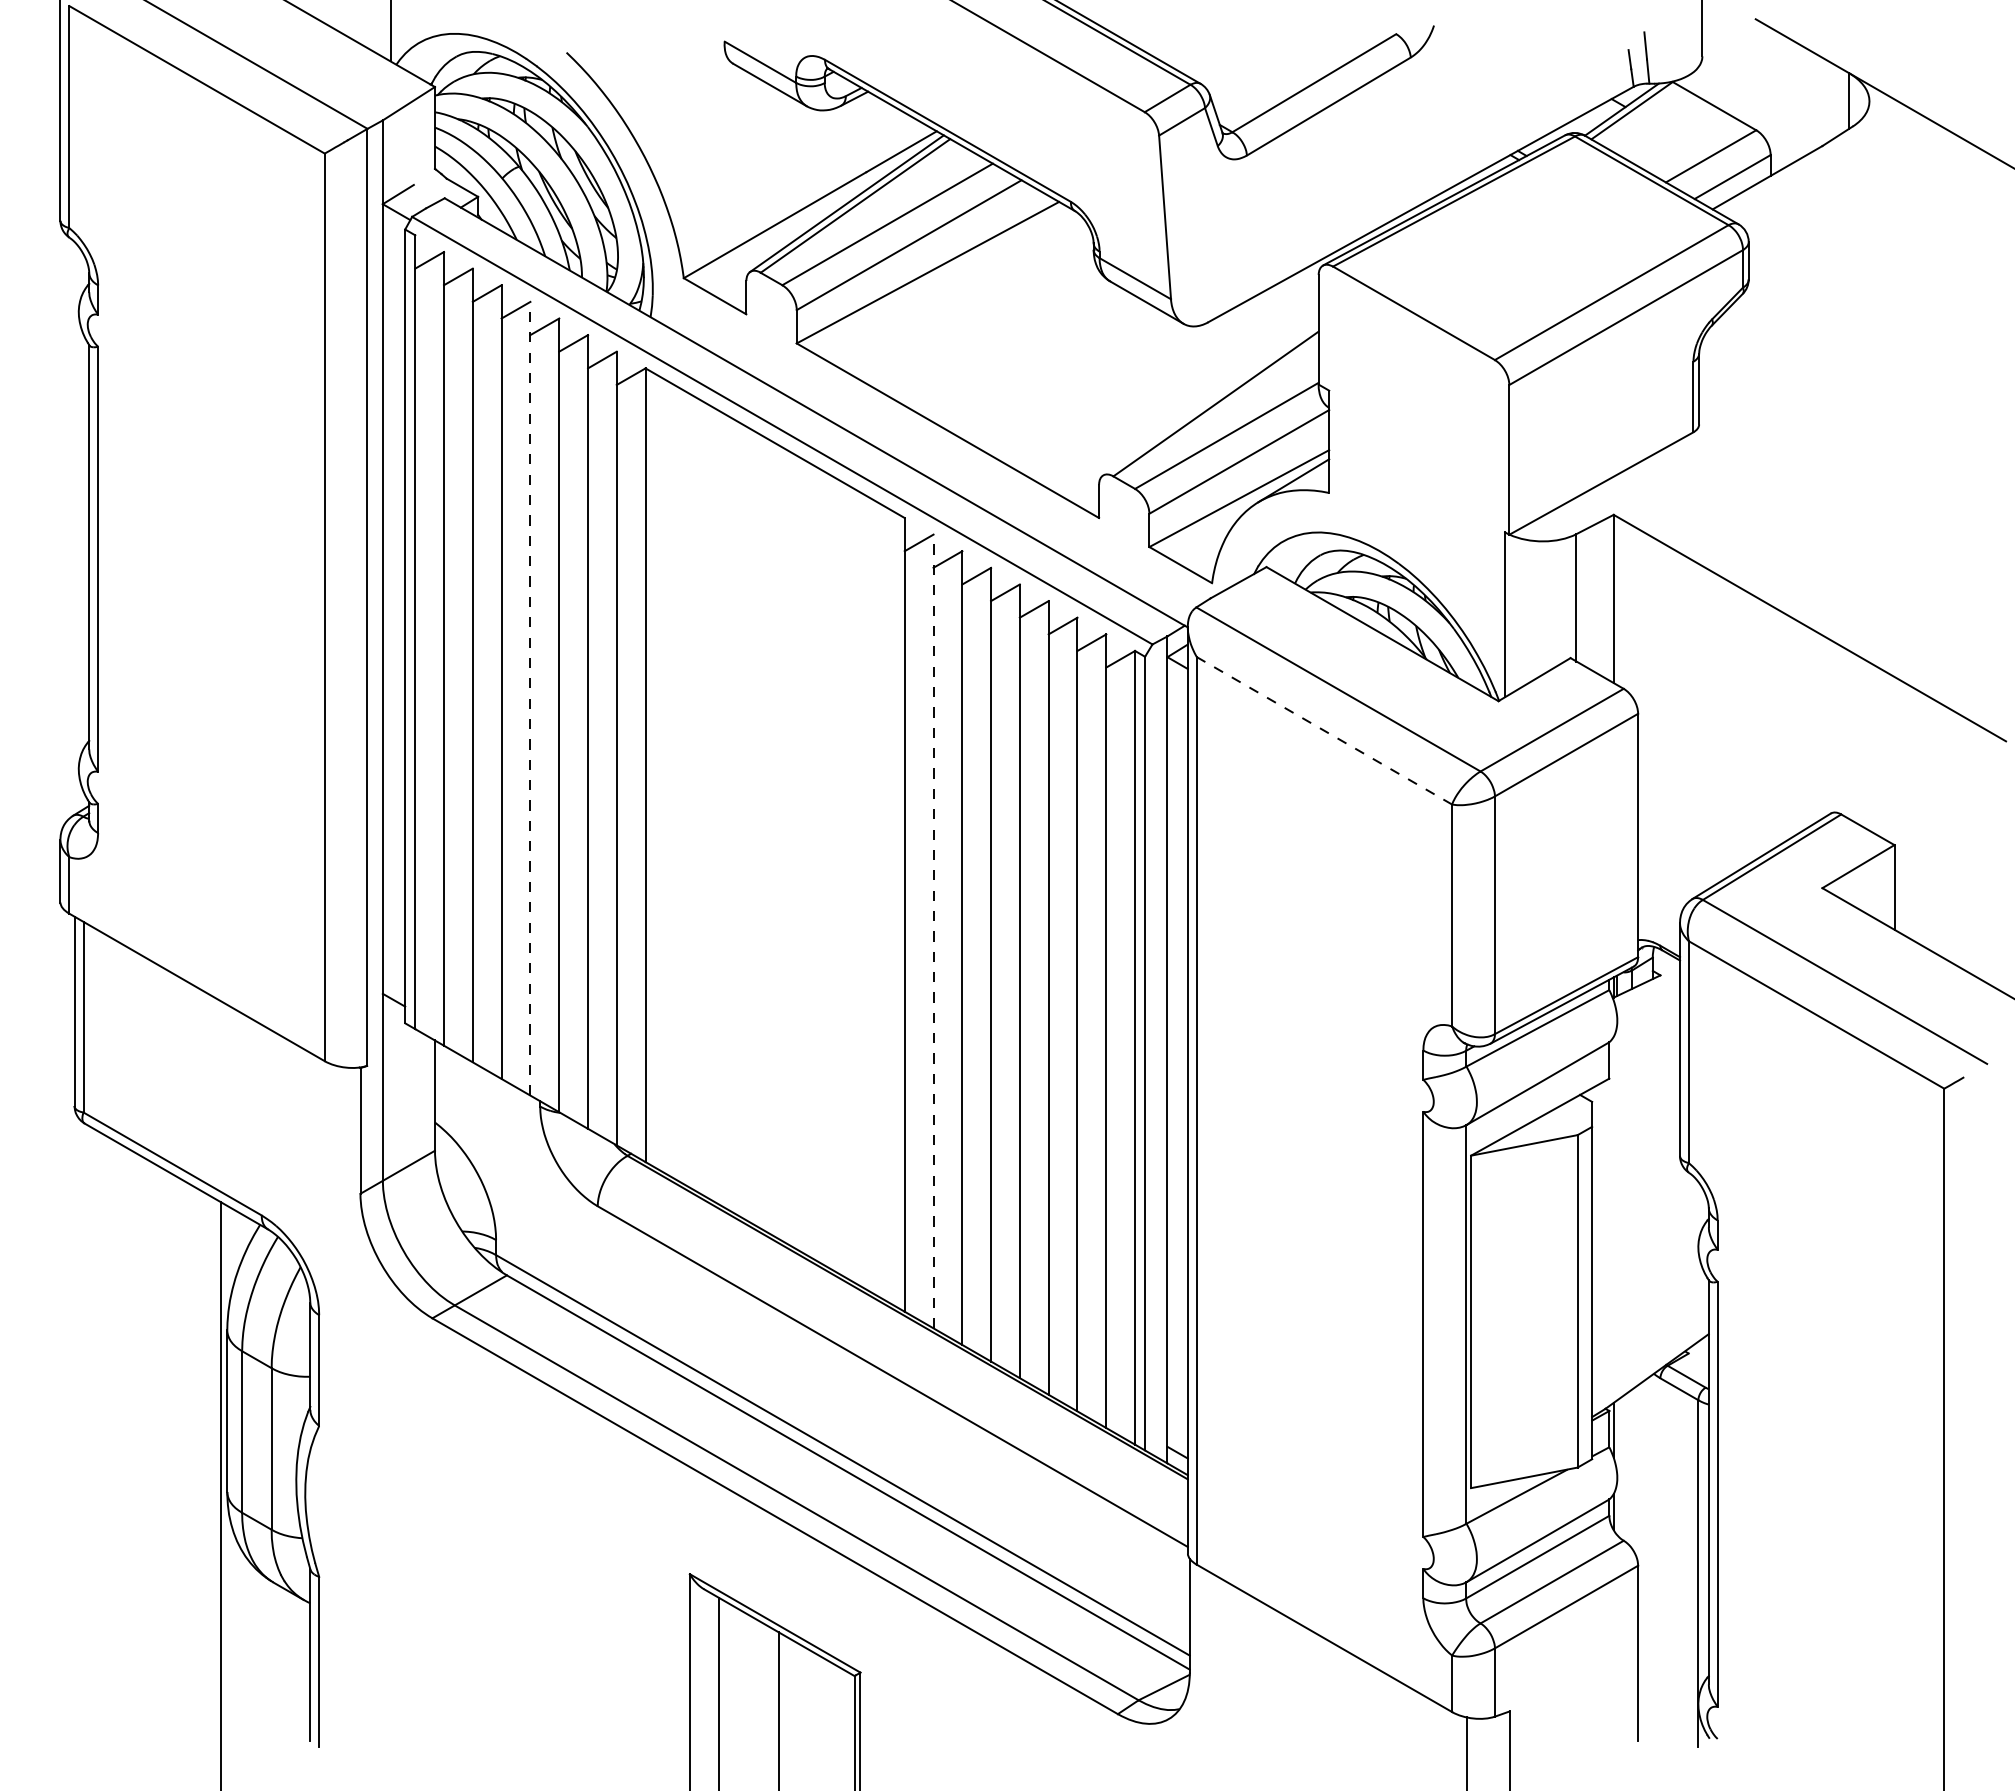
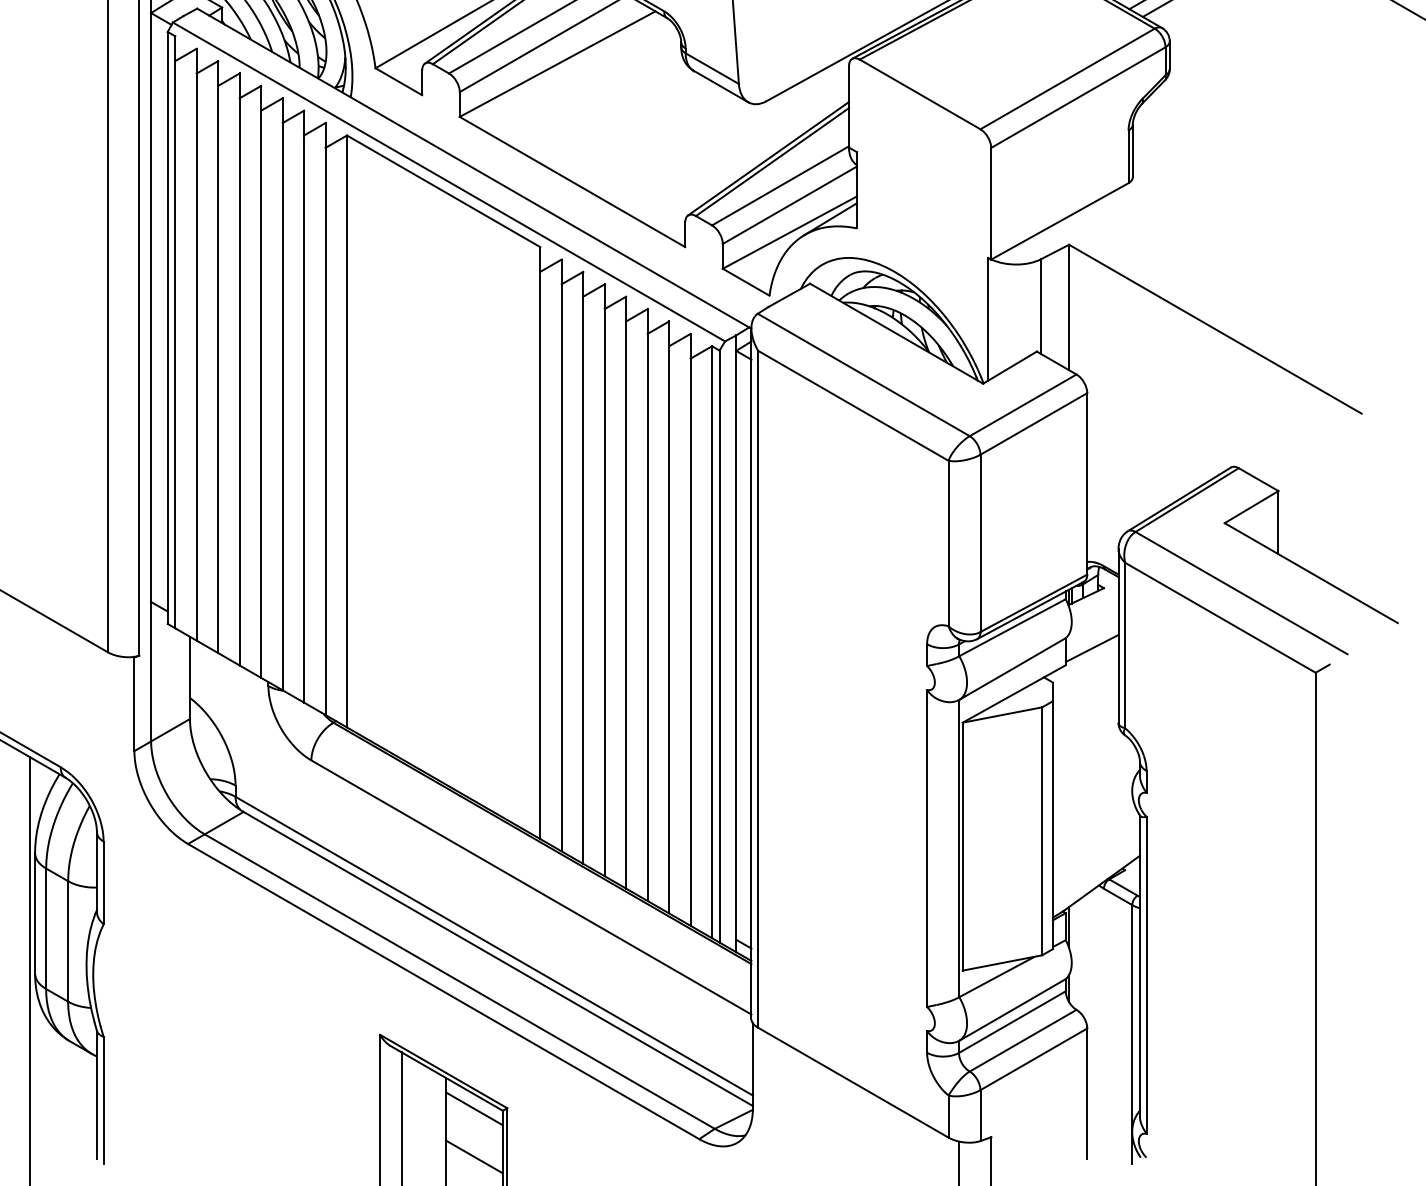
line: (1210, 399) -> (768, 158), added
line: (530, 698) -> (261, 381), dashed -> solid
line: (1324, 730) -> (853, 405), dashed -> solid
line: (933, 931) -> (561, 555), dashed -> solid
line: (1644, 1056) -> (1092, 648), added
line: (816, 1673) -> (474, 1108), added
line: (816, 1737) -> (474, 1156), added

